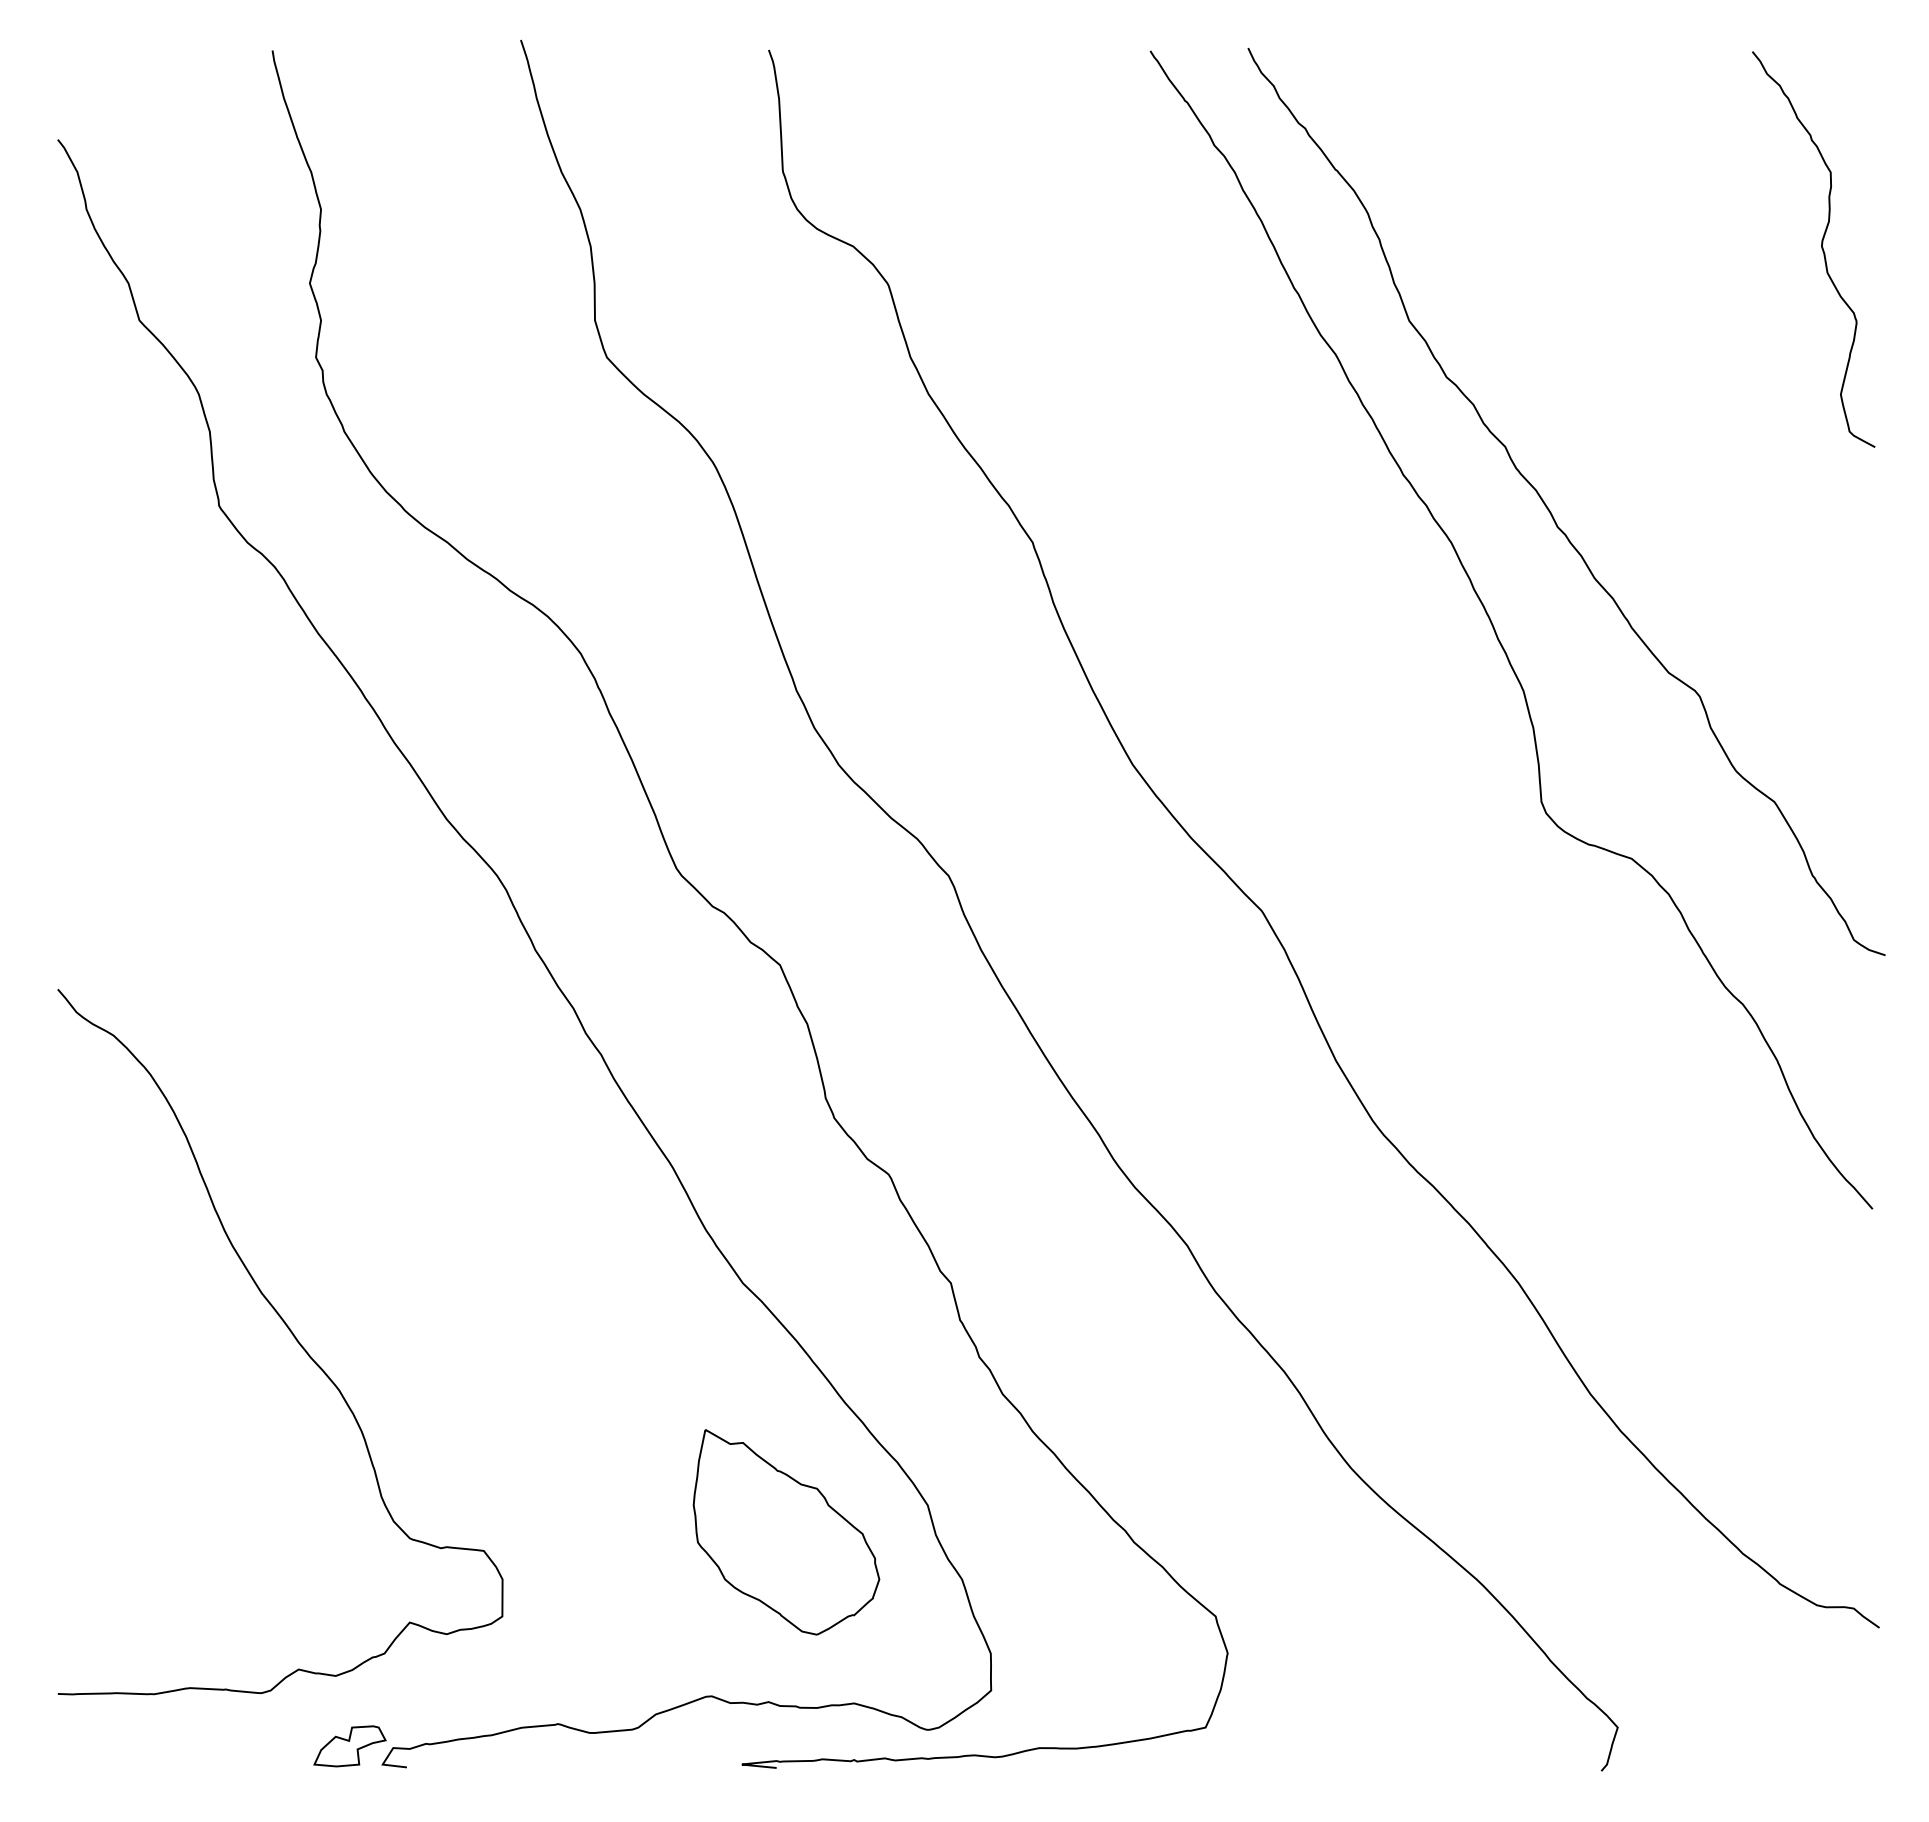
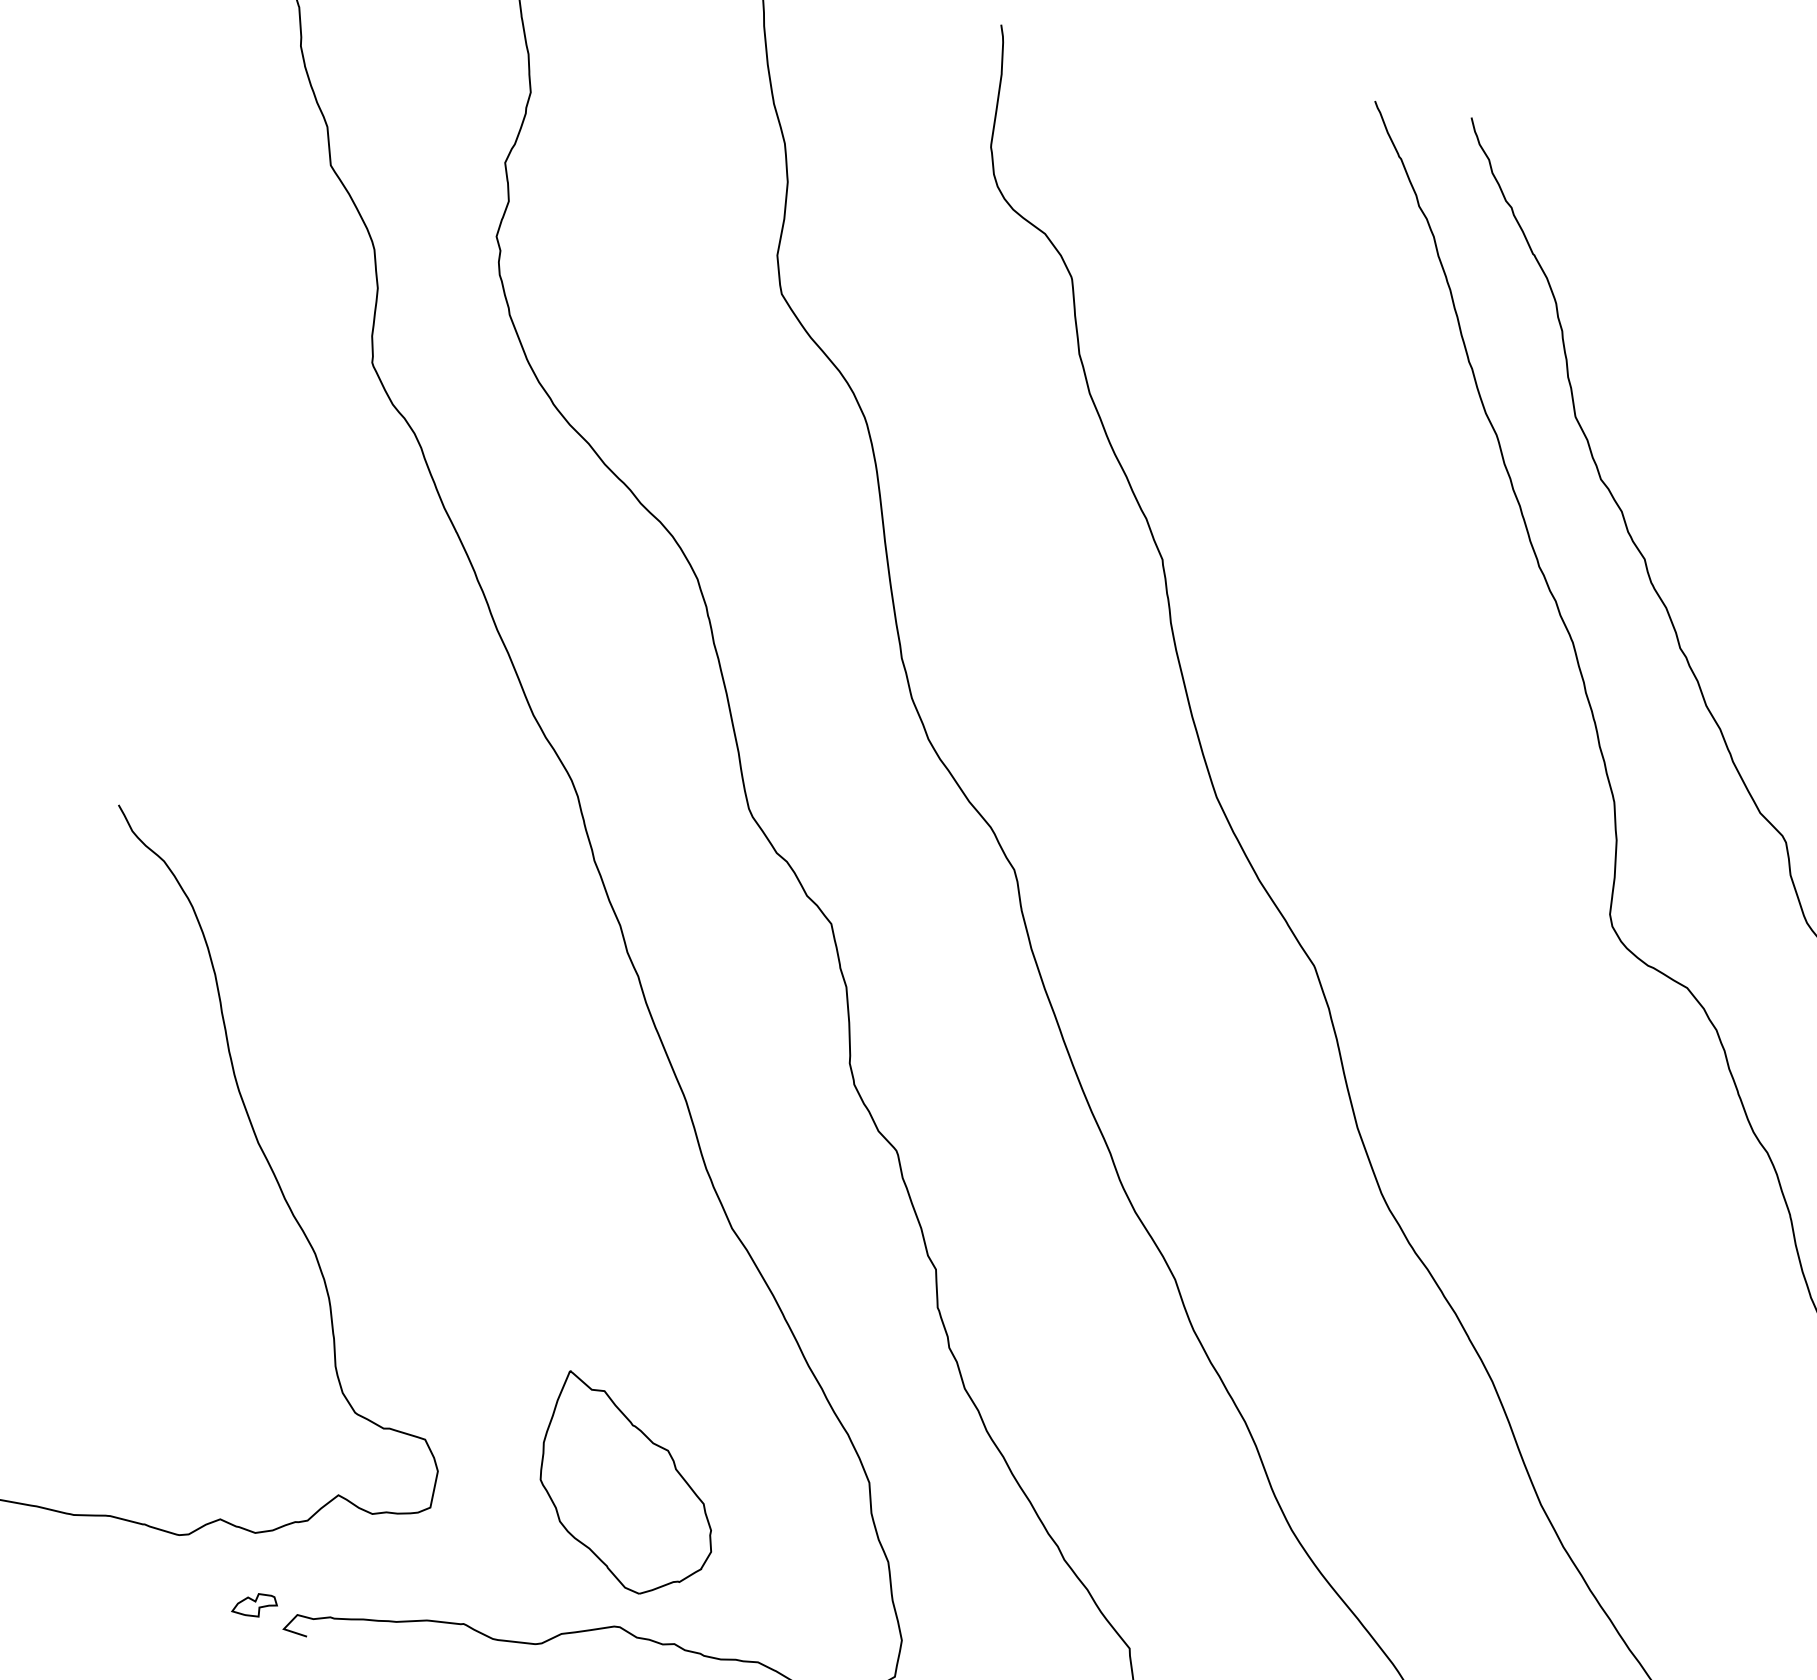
part: (786, 1532) -> (629, 1487), moved
part: (349, 1746) -> (254, 1604), size x0.6

